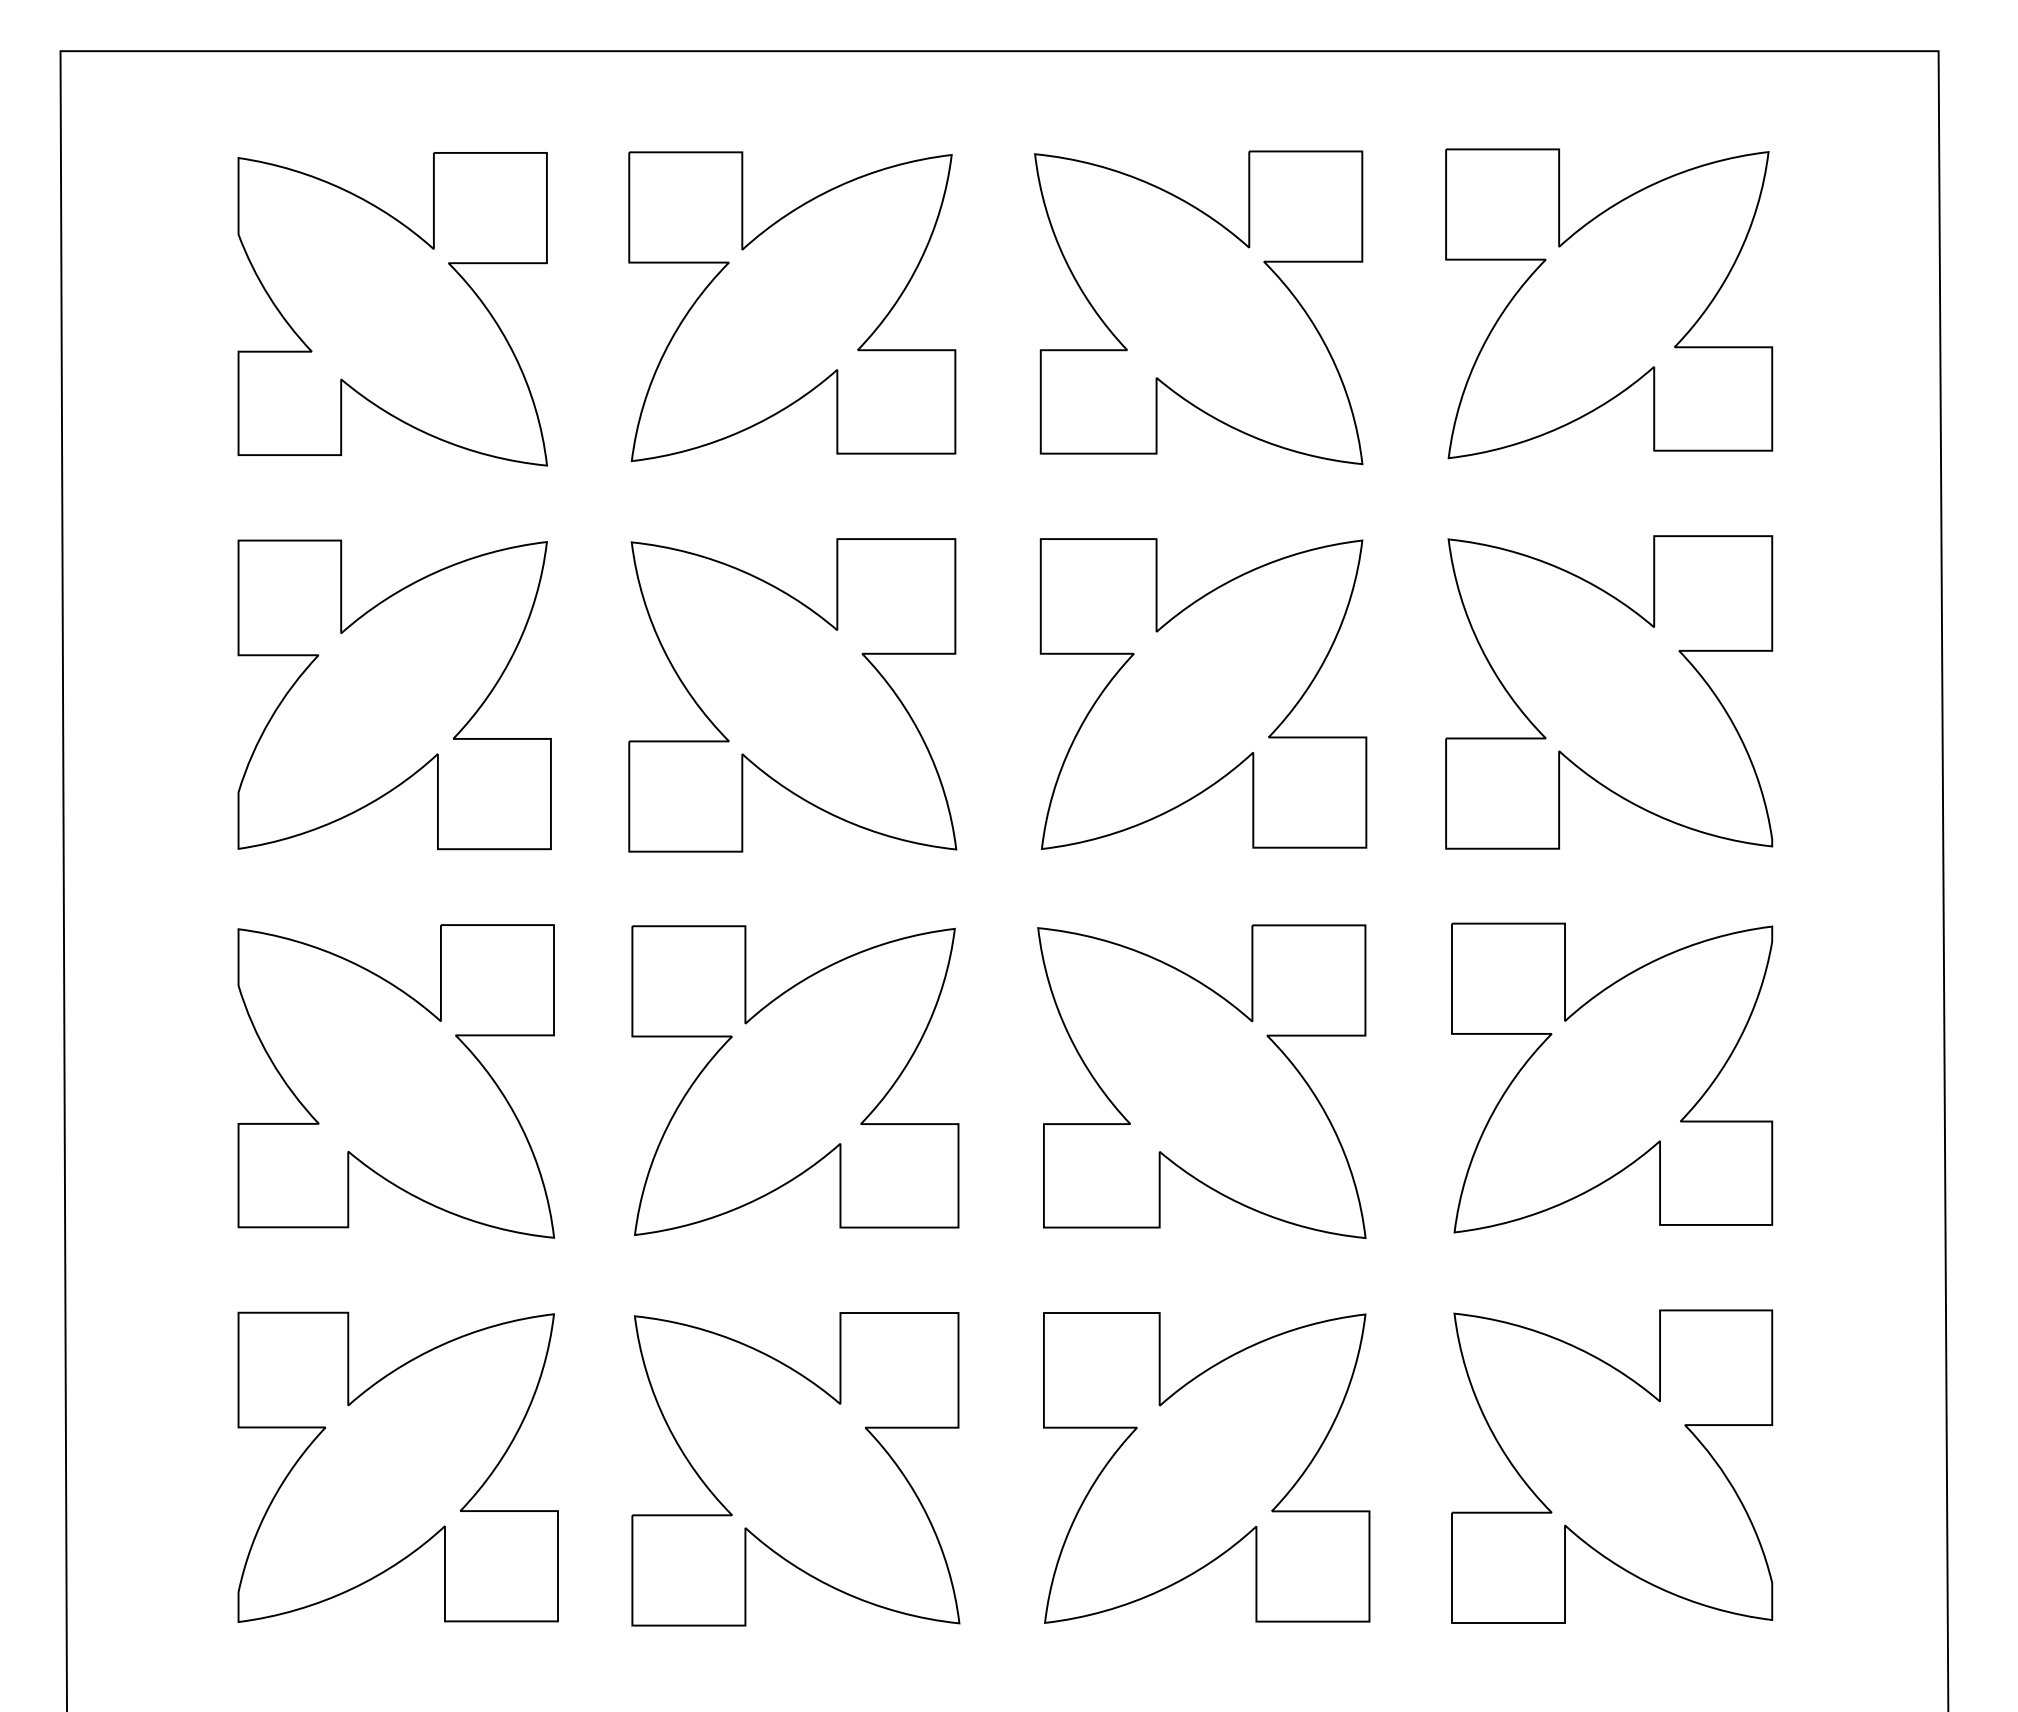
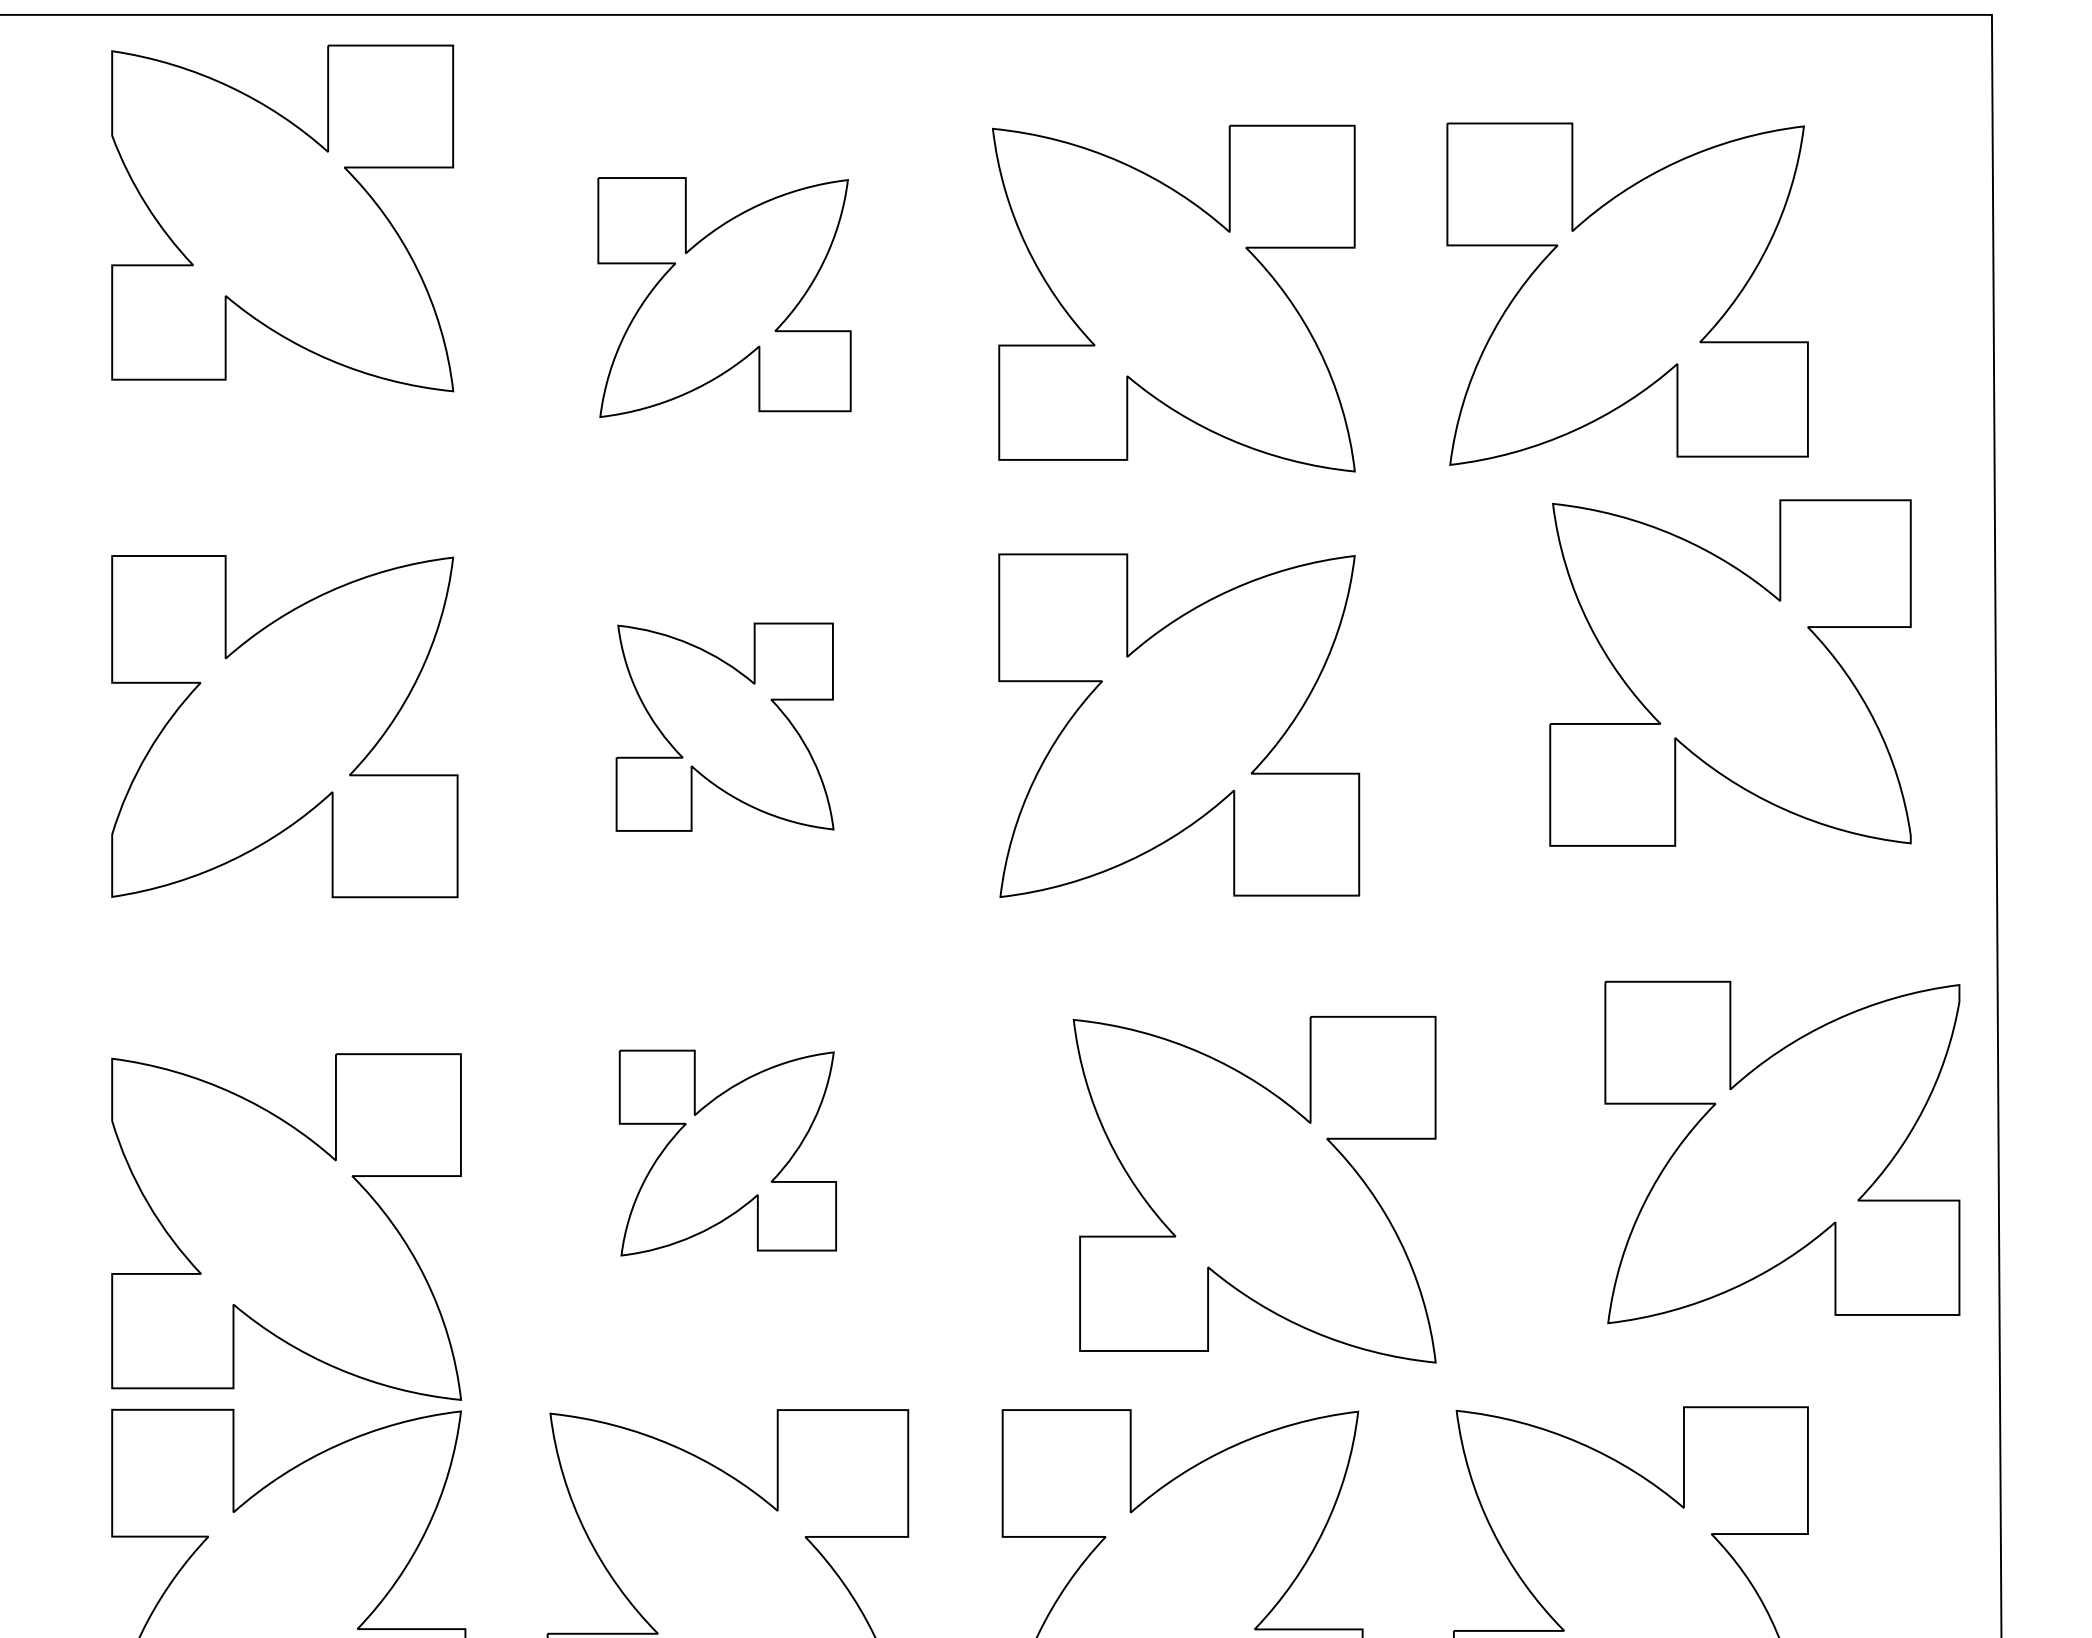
part: (792, 306) -> (724, 297), size x0.7
part: (392, 309) -> (282, 218), moved
part: (1609, 692) -> (1730, 673), moved
part: (792, 695) -> (724, 727), size x0.6
part: (1612, 1077) -> (1782, 1151), moved
part: (795, 1080) -> (728, 1153), size x0.6
part: (396, 1081) -> (286, 1227), moved
part: (1201, 1081) -> (1254, 1189), moved

